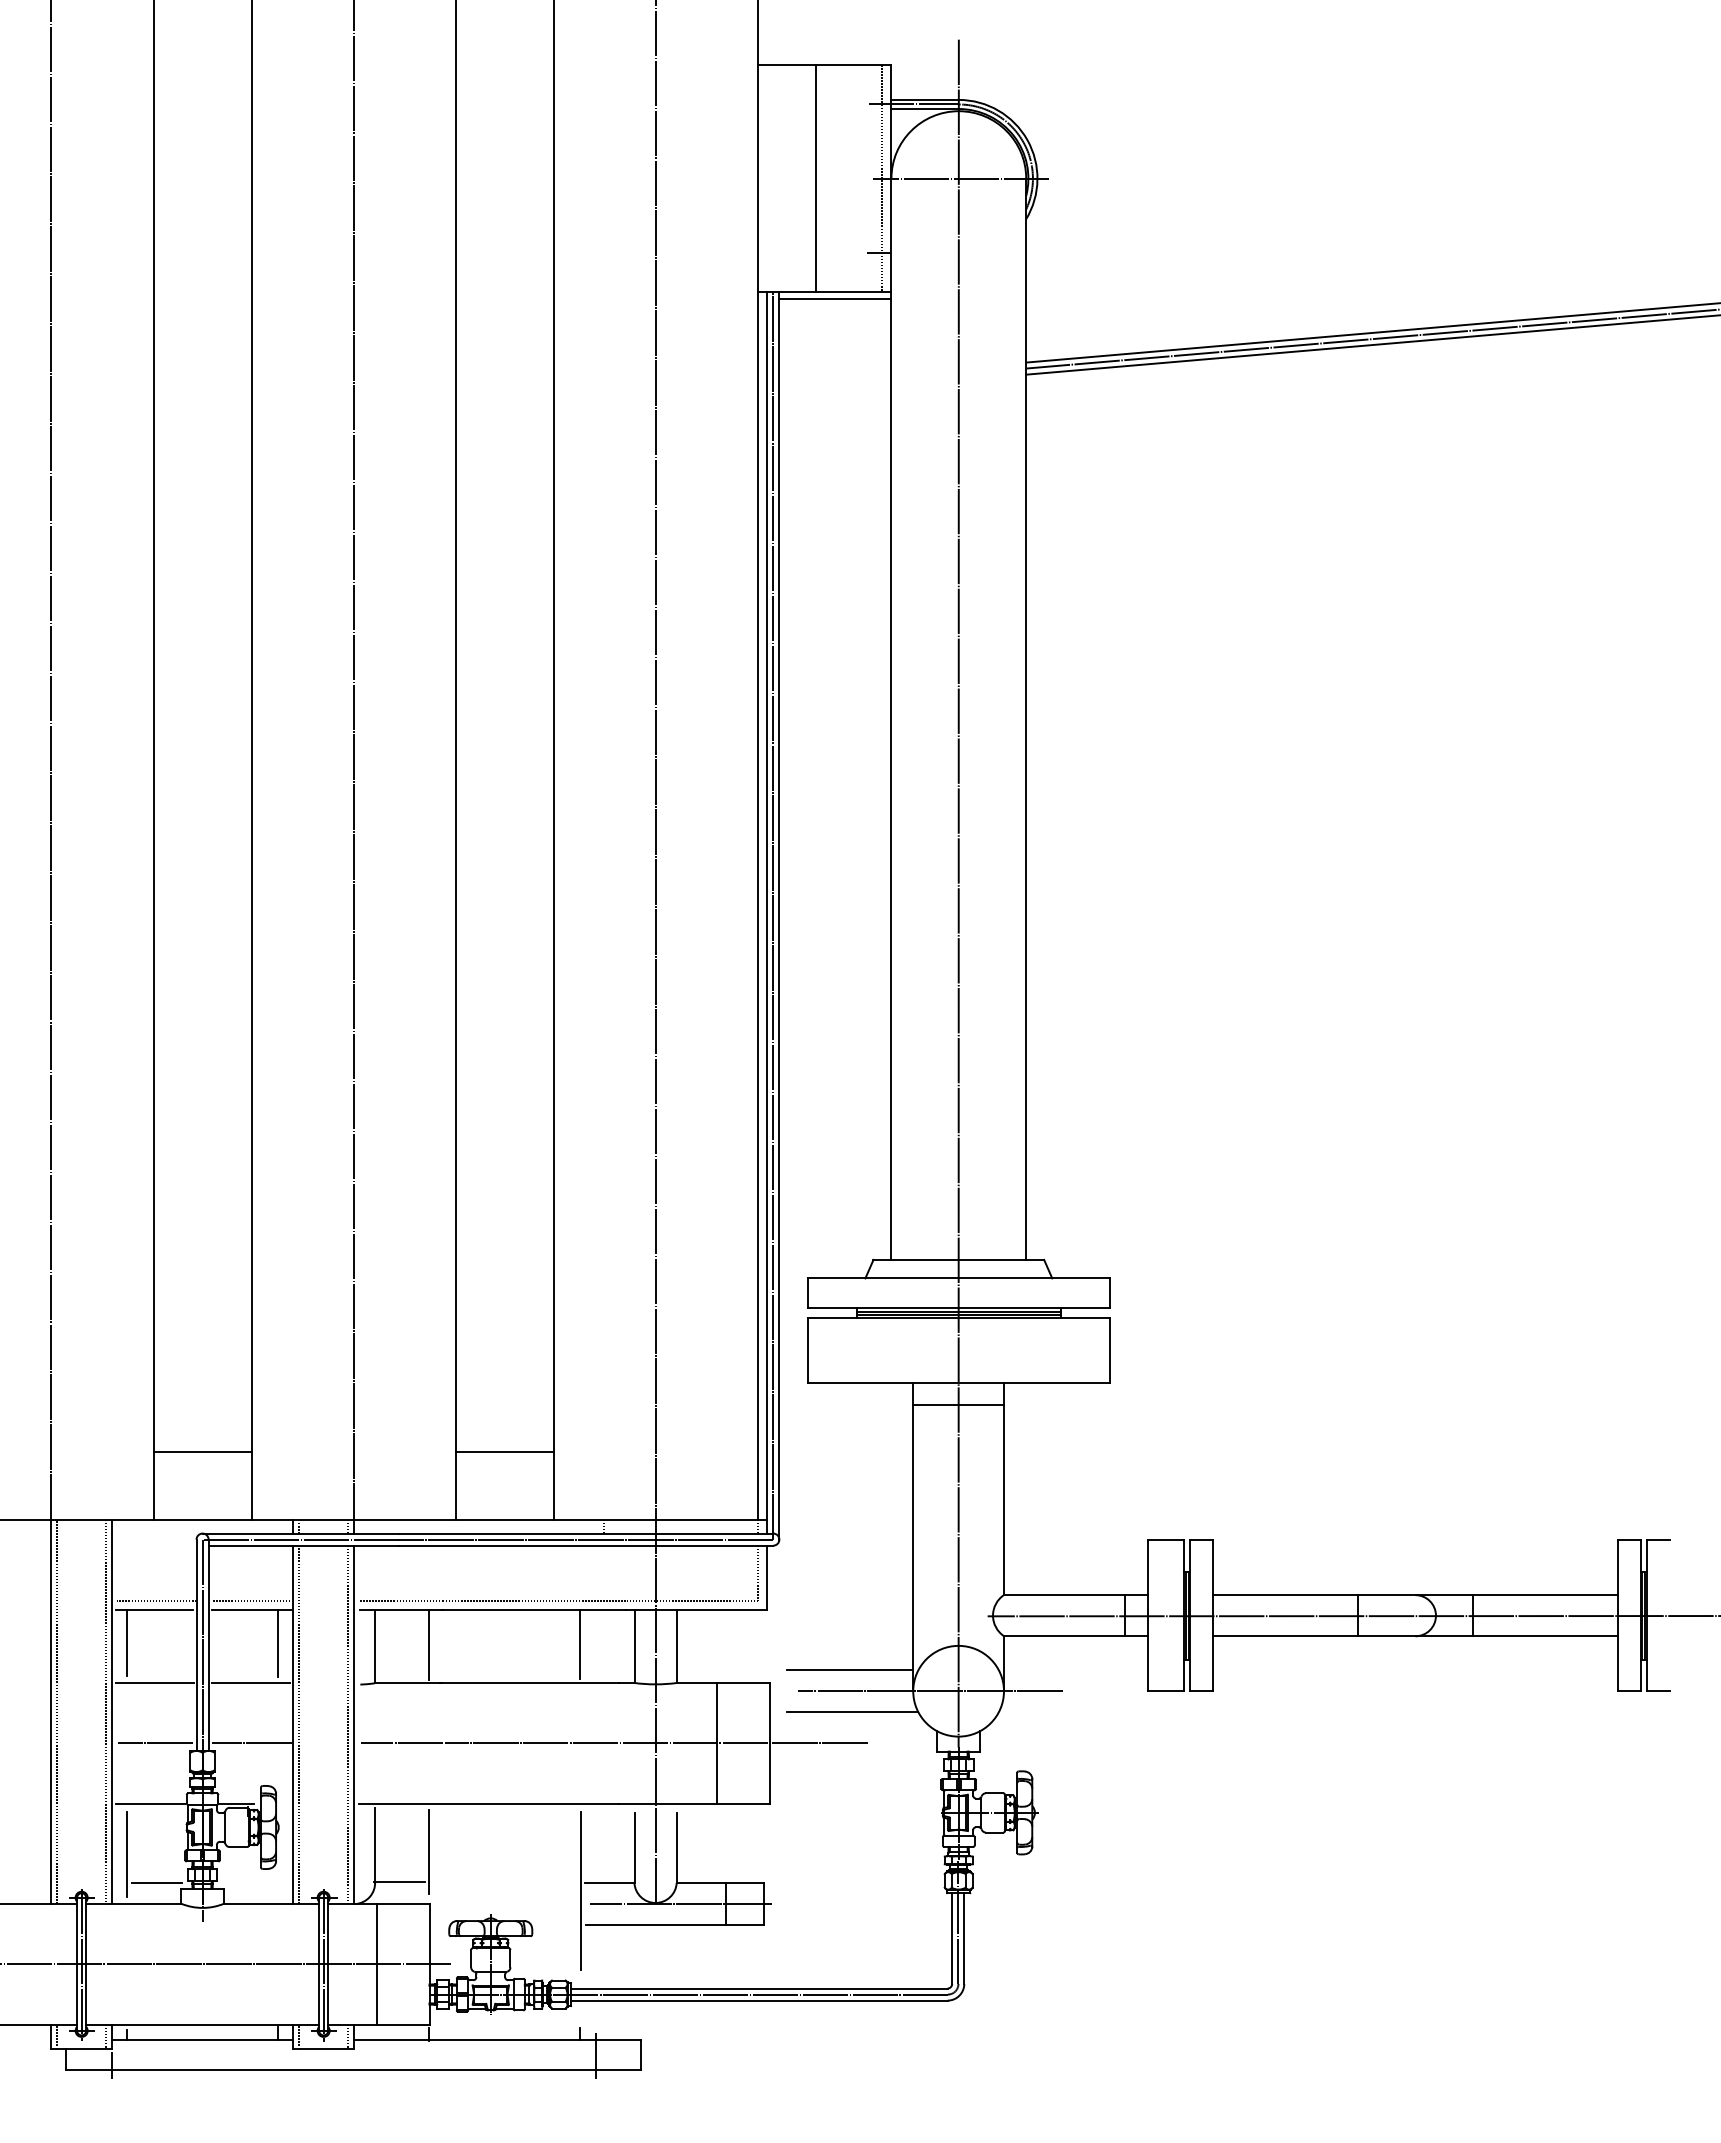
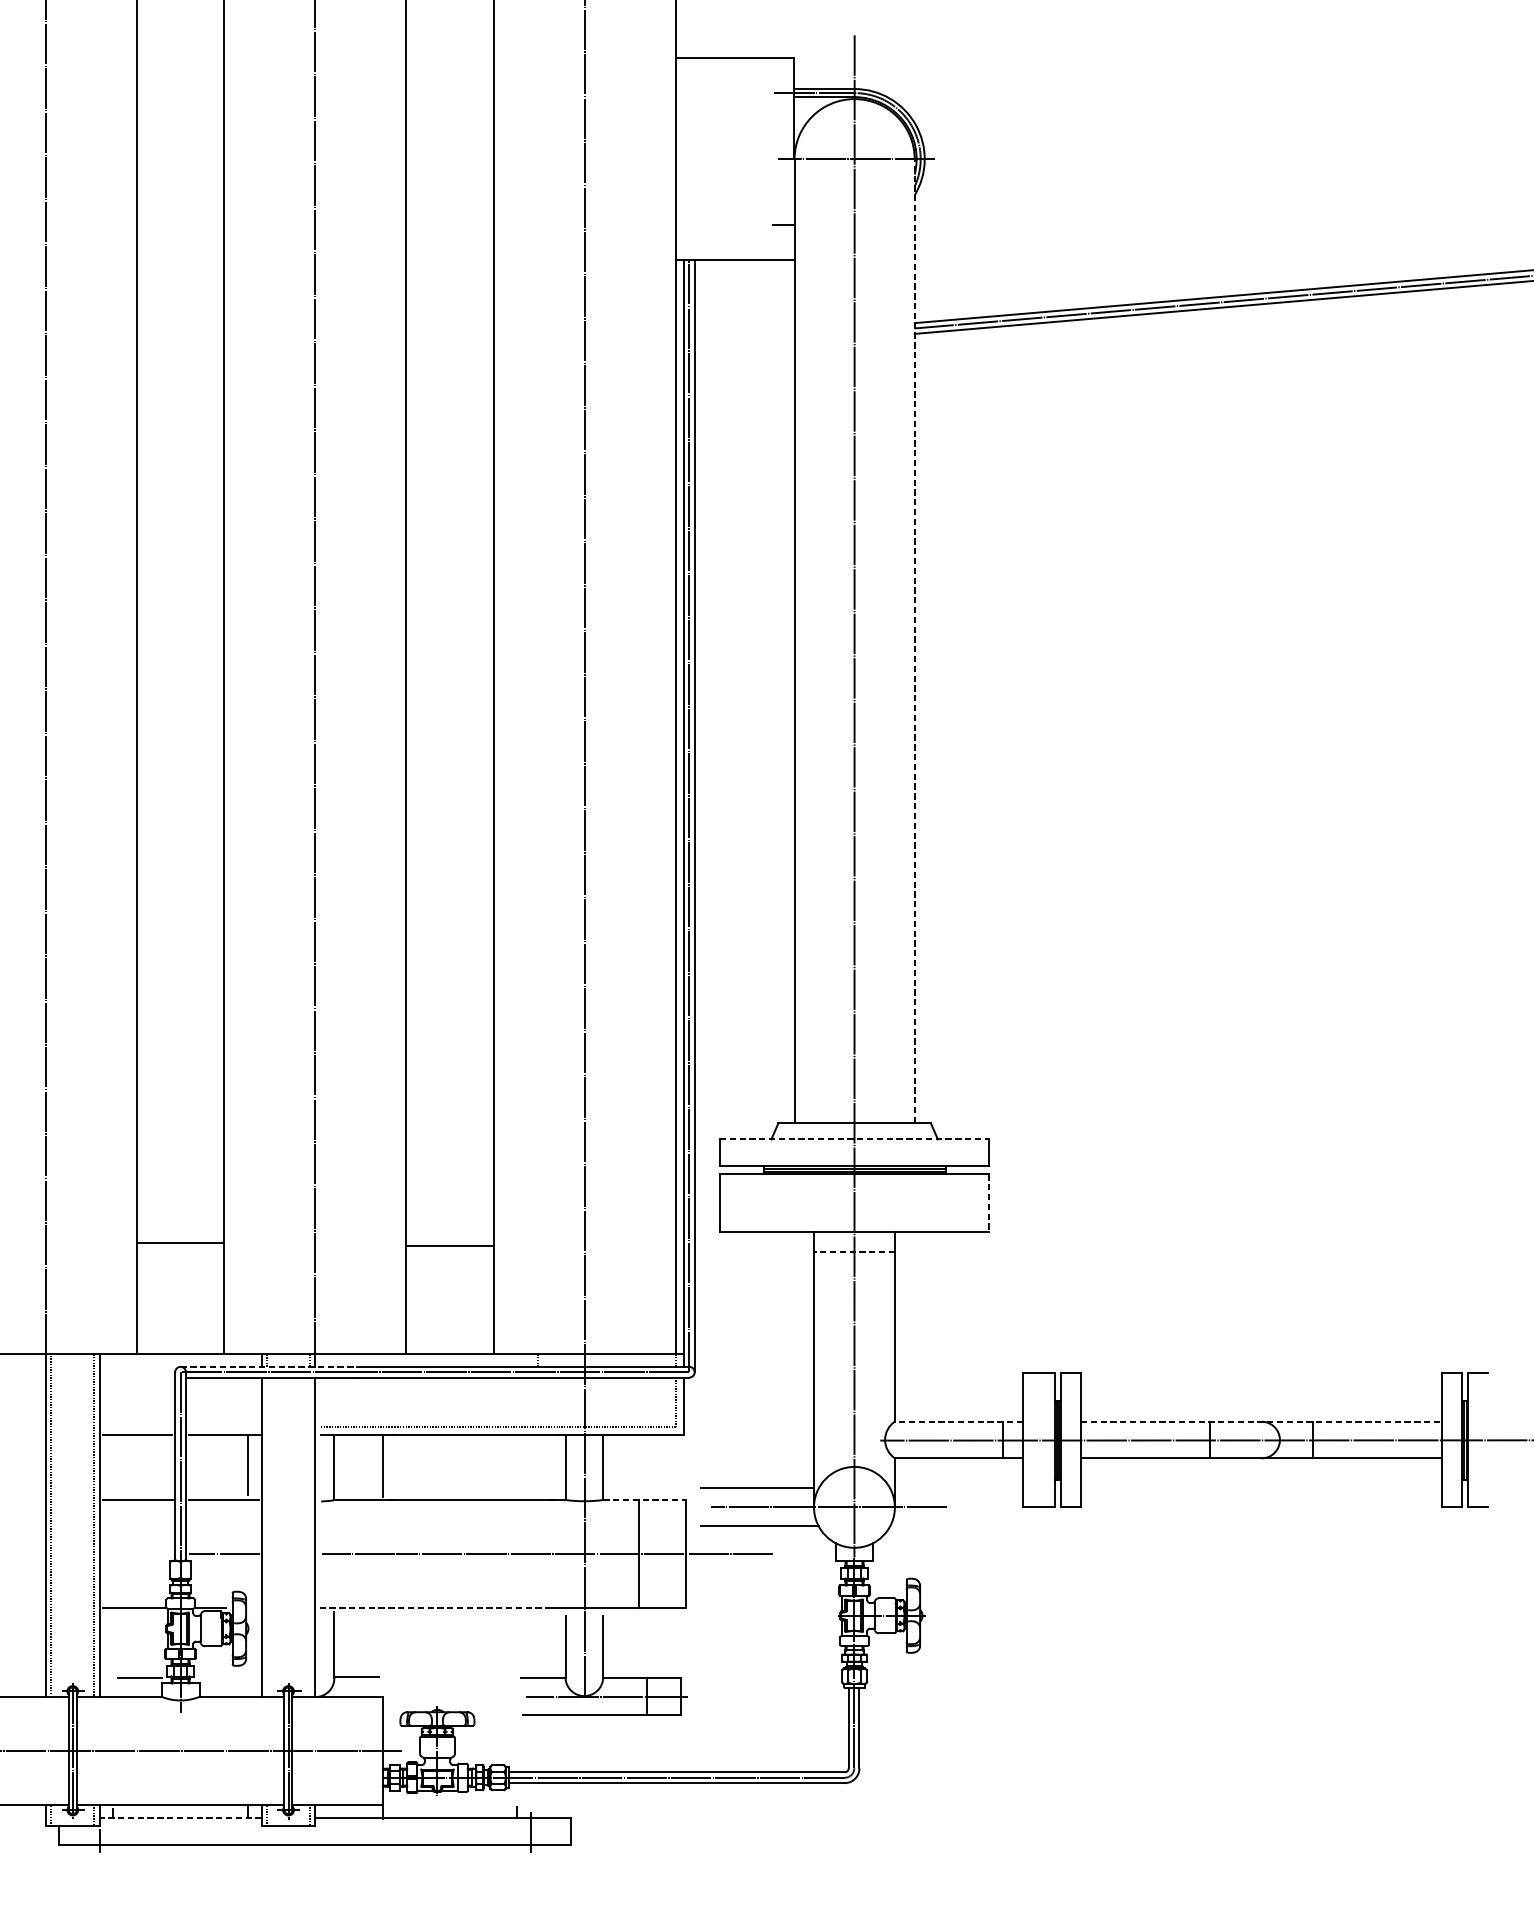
line: (815, 178) -> (726, 159), removed
line: (882, 178) -> (786, 159), removed
line: (835, 299) -> (744, 266), removed
line: (1026, 719) -> (914, 641), solid -> dashed
line: (959, 1278) -> (855, 1139), solid -> dashed
line: (1109, 1350) -> (988, 1203), solid -> dashed
line: (958, 1405) -> (854, 1252), solid -> dashed
line: (202, 1452) -> (180, 1243), moved
line: (504, 1452) -> (449, 1246), moved
line: (301, 1533) -> (268, 1366), solid -> dashed
line: (1075, 1595) -> (958, 1422), solid -> dashed
line: (1415, 1595) -> (1261, 1422), solid -> dashed
line: (156, 1601) -> (139, 1427), removed
line: (251, 1601) -> (224, 1427), removed
line: (126, 1643) -> (112, 1464), removed
line: (580, 1644) -> (517, 1465), removed
line: (723, 1682) -> (644, 1499), solid -> dashed
line: (299, 1724) -> (266, 1537), removed
line: (347, 1724) -> (309, 1537), removed
line: (155, 1743) -> (138, 1553), removed
line: (488, 1804) -> (435, 1608), solid -> dashed
line: (428, 1852) -> (381, 1651), removed
line: (126, 1854) -> (112, 1652), removed
line: (580, 1891) -> (517, 1685), removed
line: (376, 1963) -> (335, 1750), removed
line: (202, 2039) -> (180, 1817), solid -> dashed

